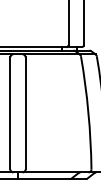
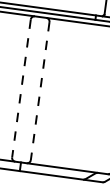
line: (10, 113) -> (21, 88), solid -> dashed
line: (25, 113) -> (40, 91), solid -> dashed

